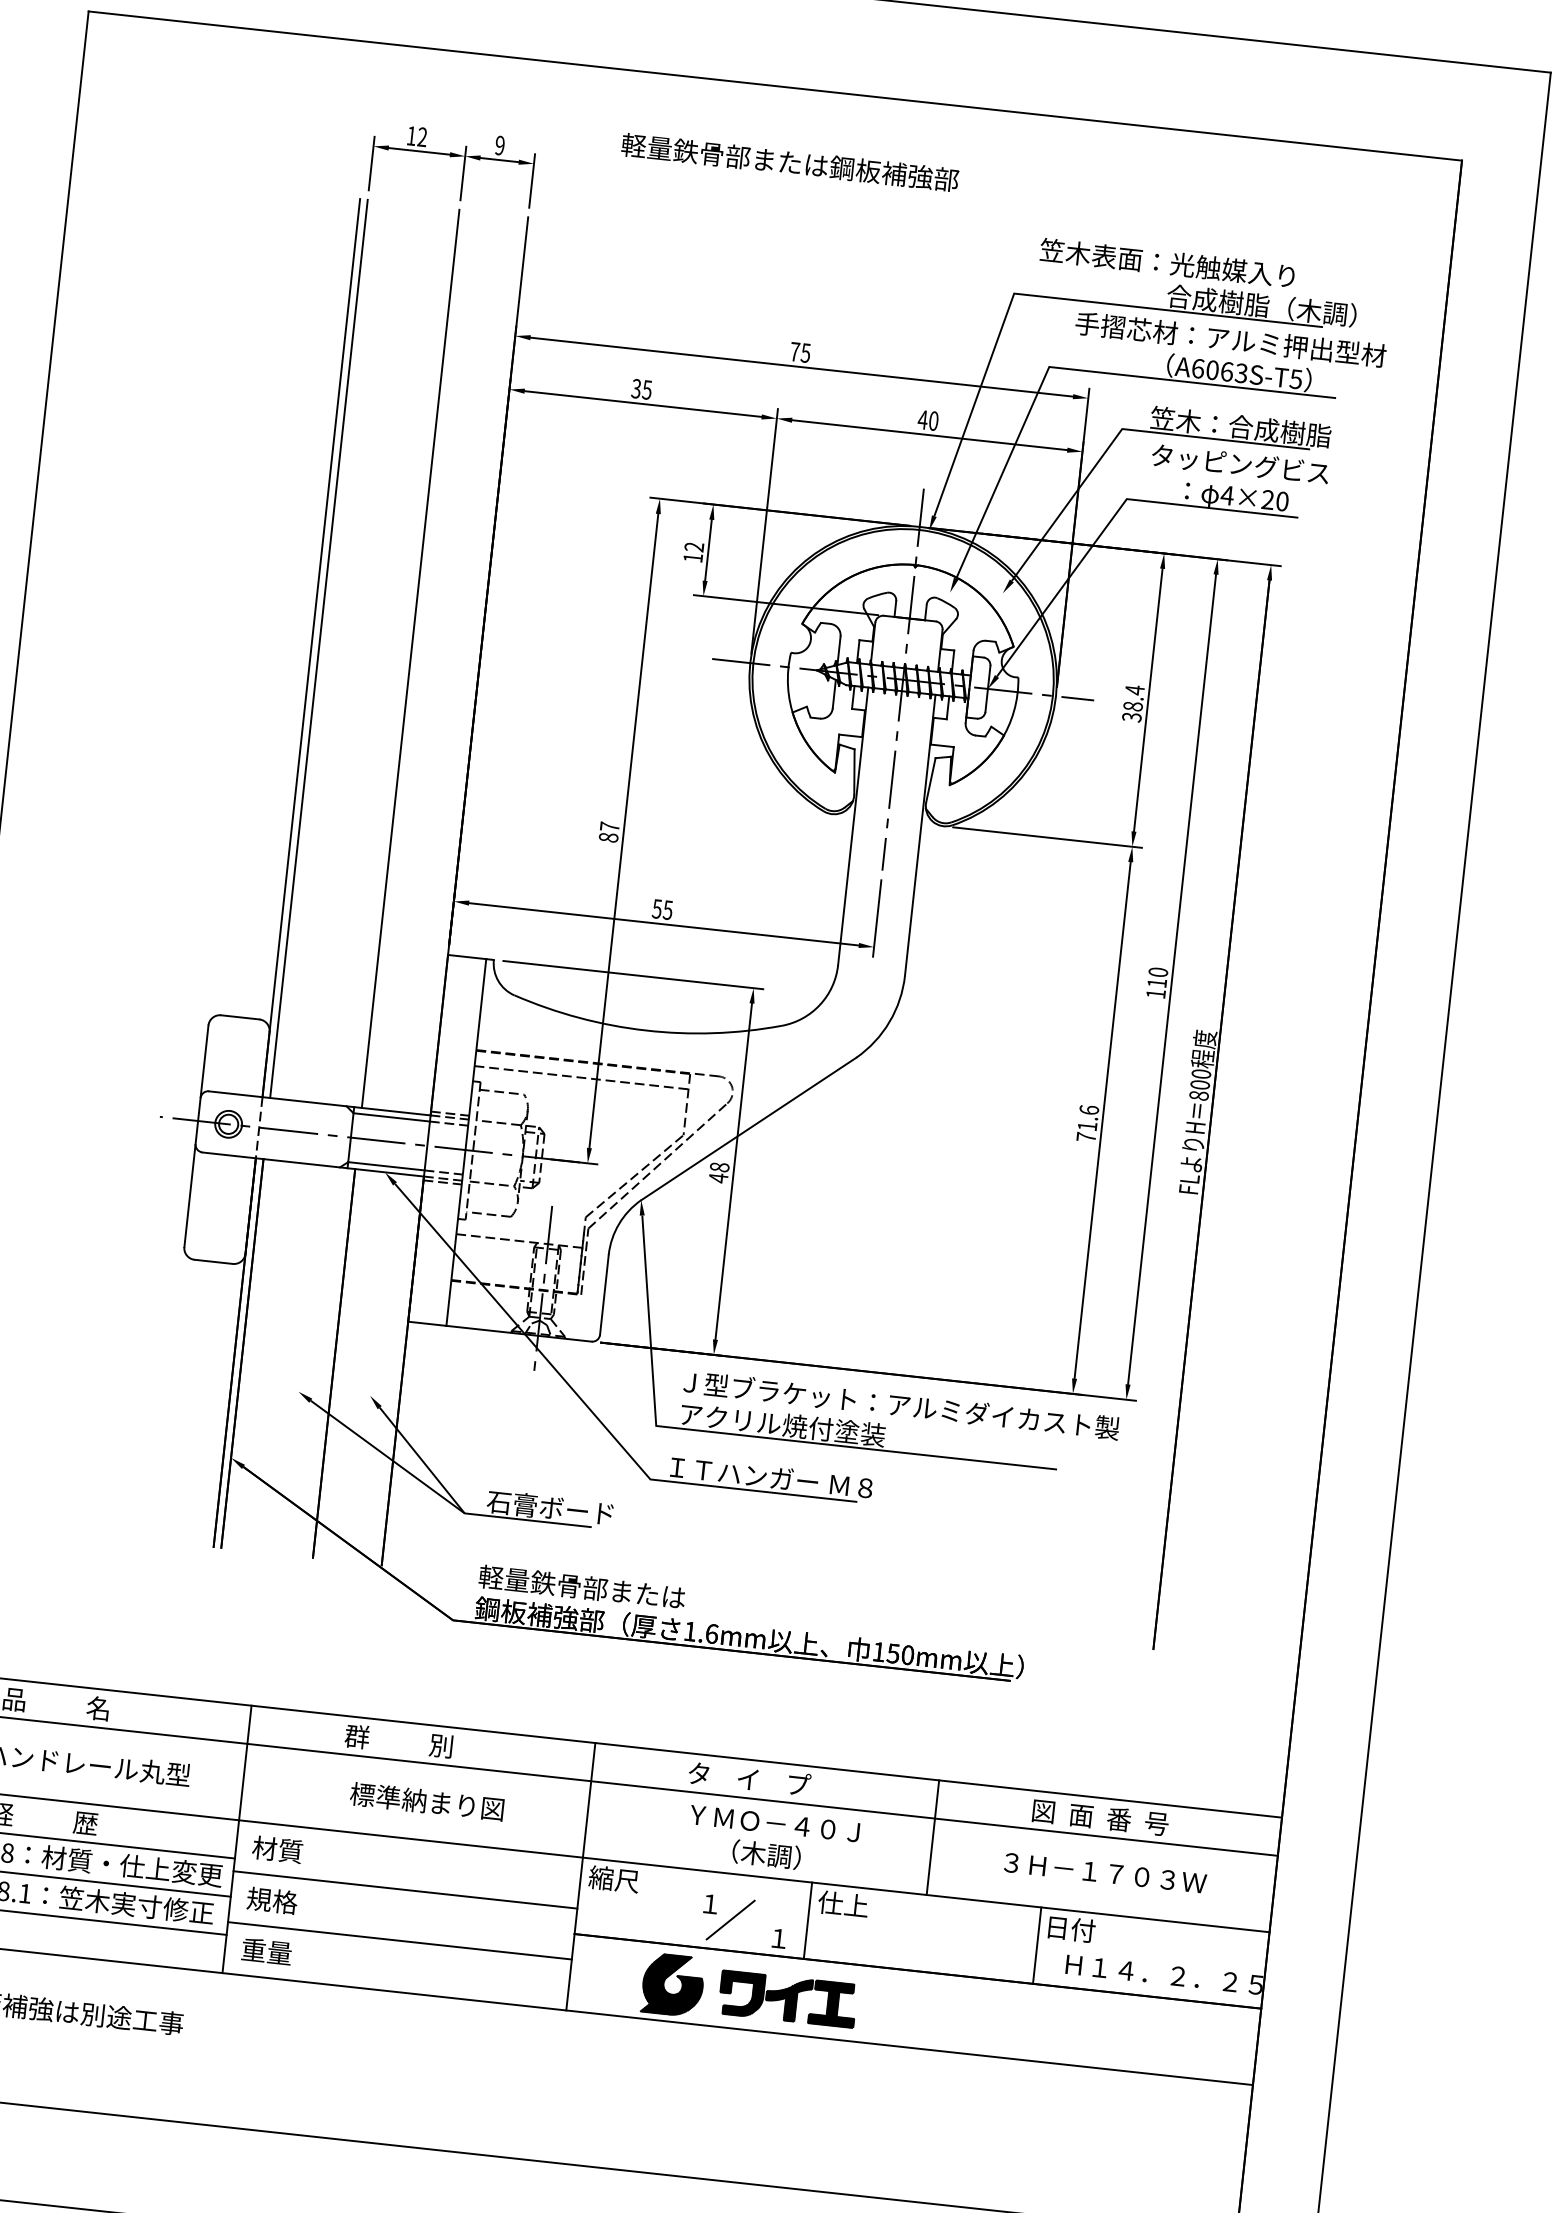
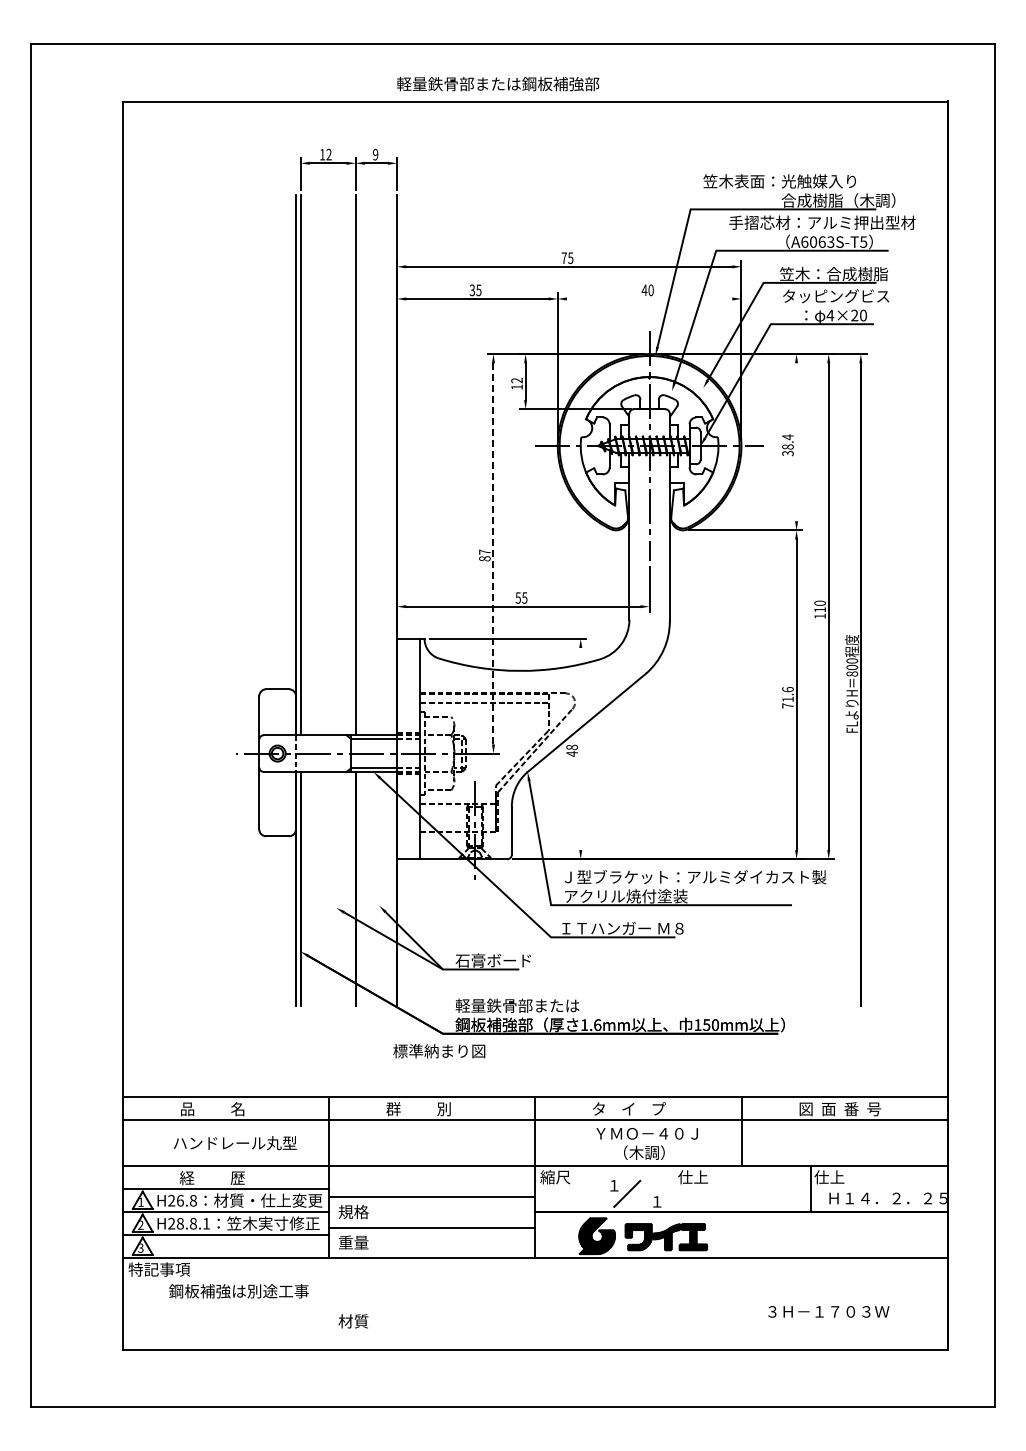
text: (790, 161) -> (498, 83), moved
line: (929, 434) -> (649, 298), removed
line: (1148, 700) -> (796, 442), removed
line: (623, 830) -> (493, 553), solid -> dashed
line: (733, 1172) -> (580, 749), removed
text: (427, 1802) -> (439, 1051), moved
text: (277, 1849) -> (353, 1321), moved
text: (1104, 1872) -> (828, 1311), moved
line: (808, 1921) -> (673, 1189), removed
text: (1070, 1929) -> (829, 1177), 日付 -> 仕上

